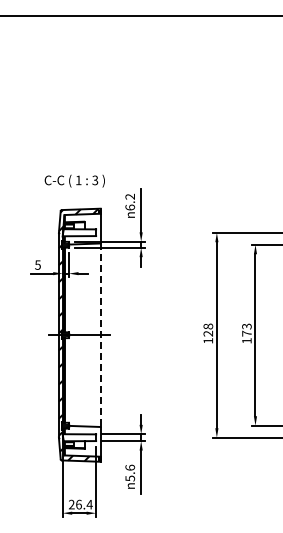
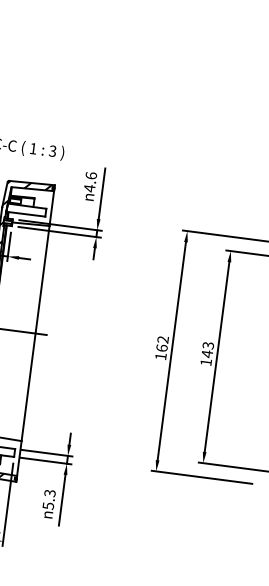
text: (130, 201) -> (90, 181), n6.2 -> n4.6
text: (208, 329) -> (162, 343), 128 -> 162
text: (246, 333) -> (206, 353), 173 -> 143
line: (100, 335) -> (35, 333), dashed -> solid
text: (129, 467) -> (49, 492), 5.6 -> 5.3

